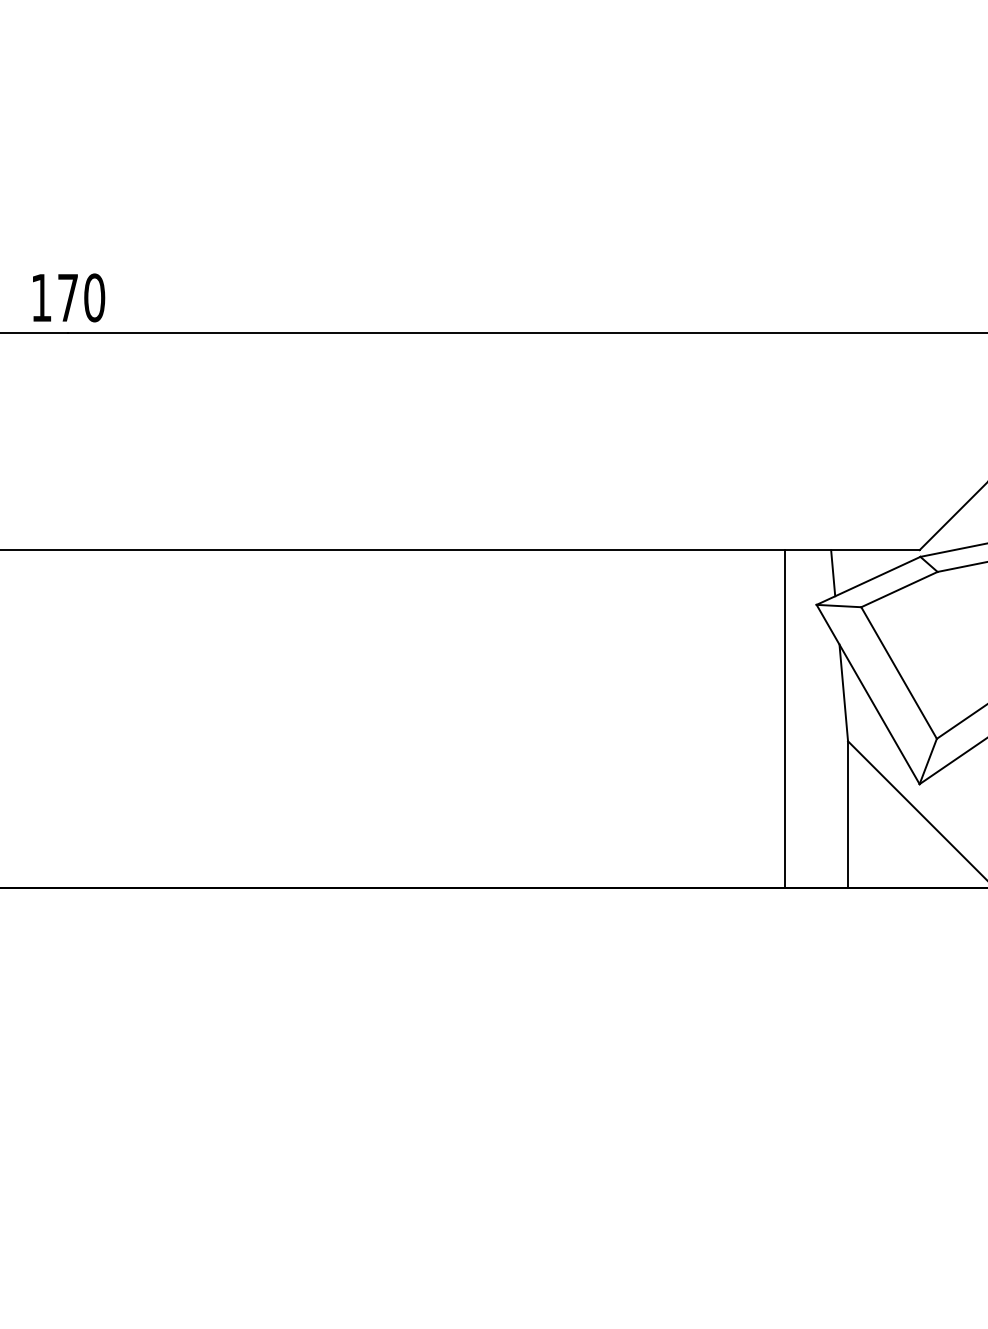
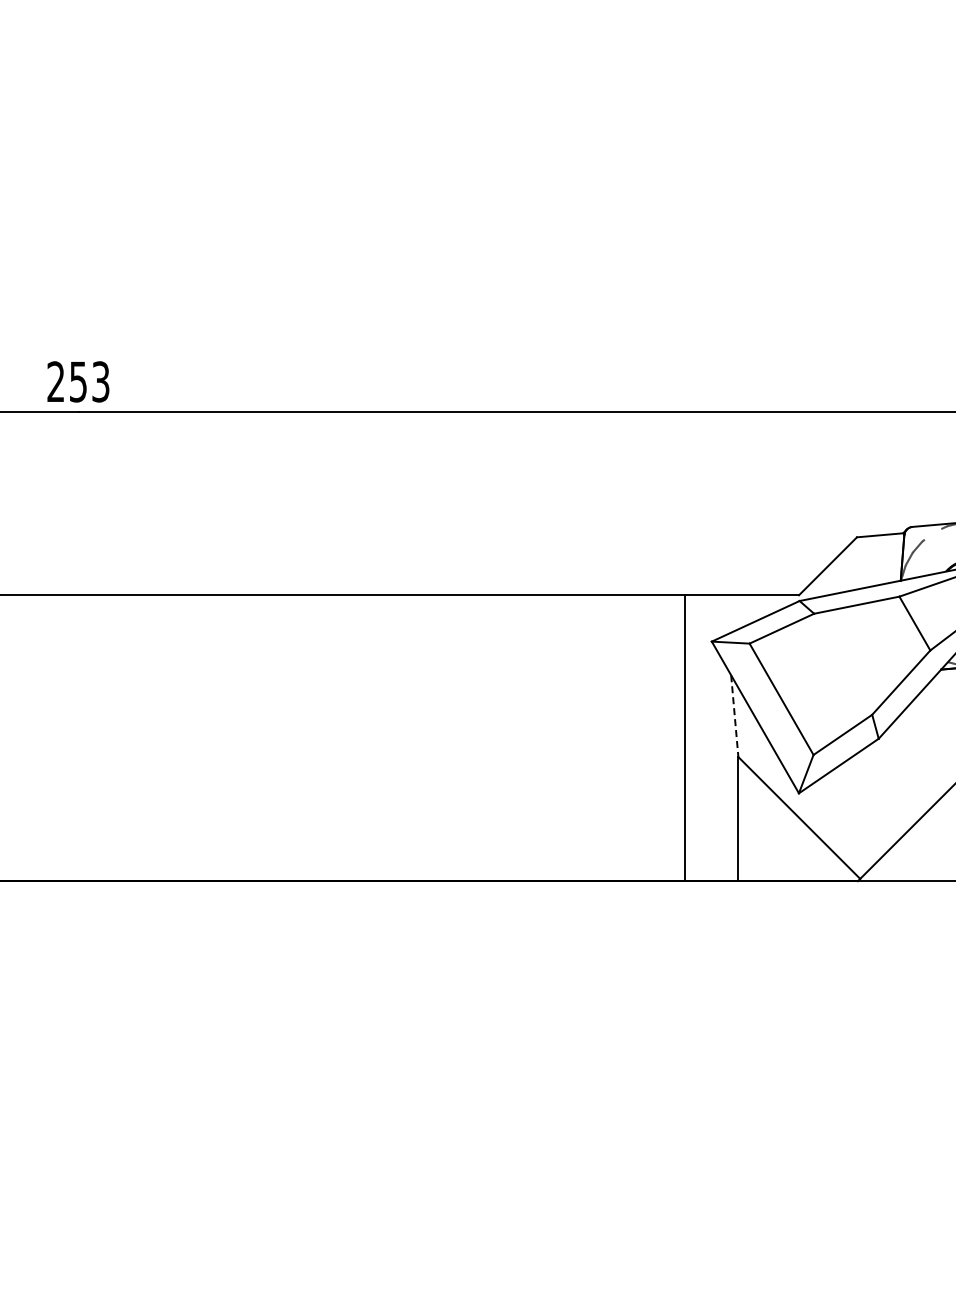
text: (68, 297) -> (78, 381), 170 -> 253
line: (832, 572) -> (725, 614), removed
line: (843, 693) -> (734, 716), solid -> dashed

